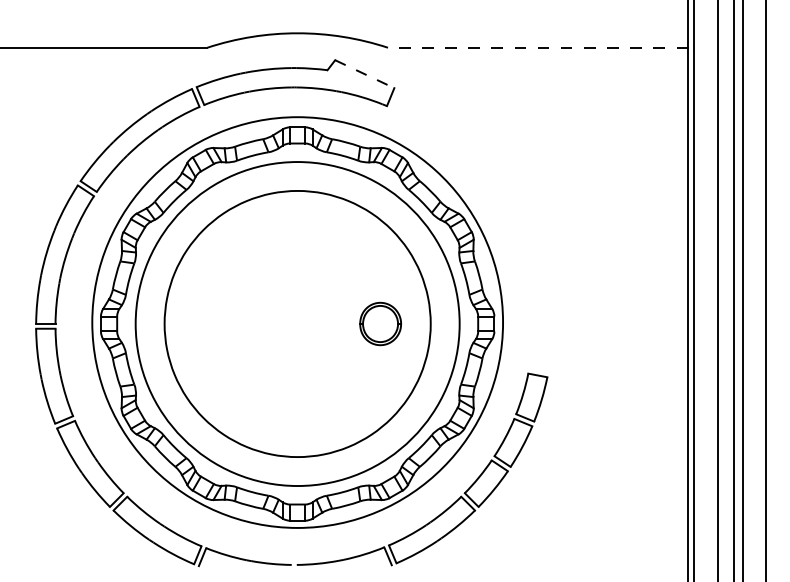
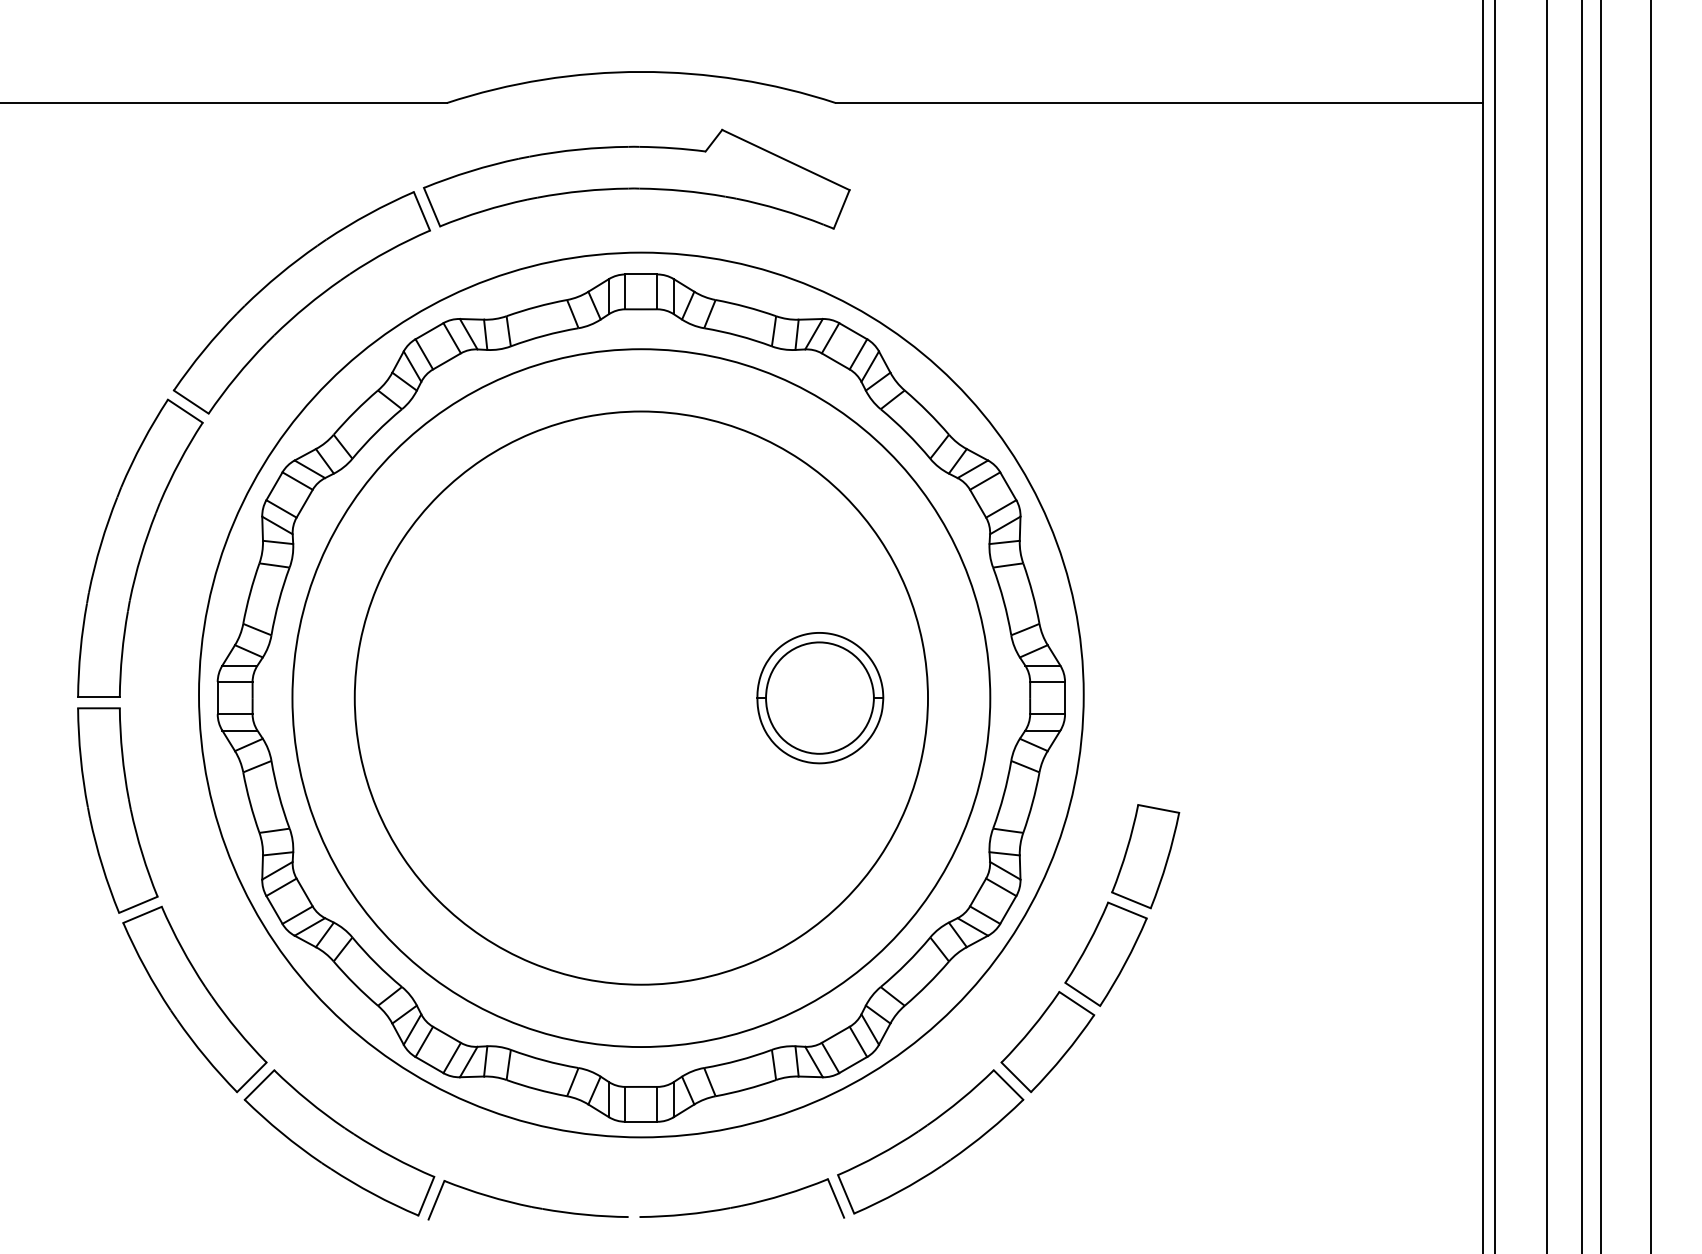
line: (537, 47) -> (1157, 102), dashed -> solid
line: (364, 74) -> (785, 160), dashed -> solid
part: (380, 323) -> (819, 697), size x1.43

